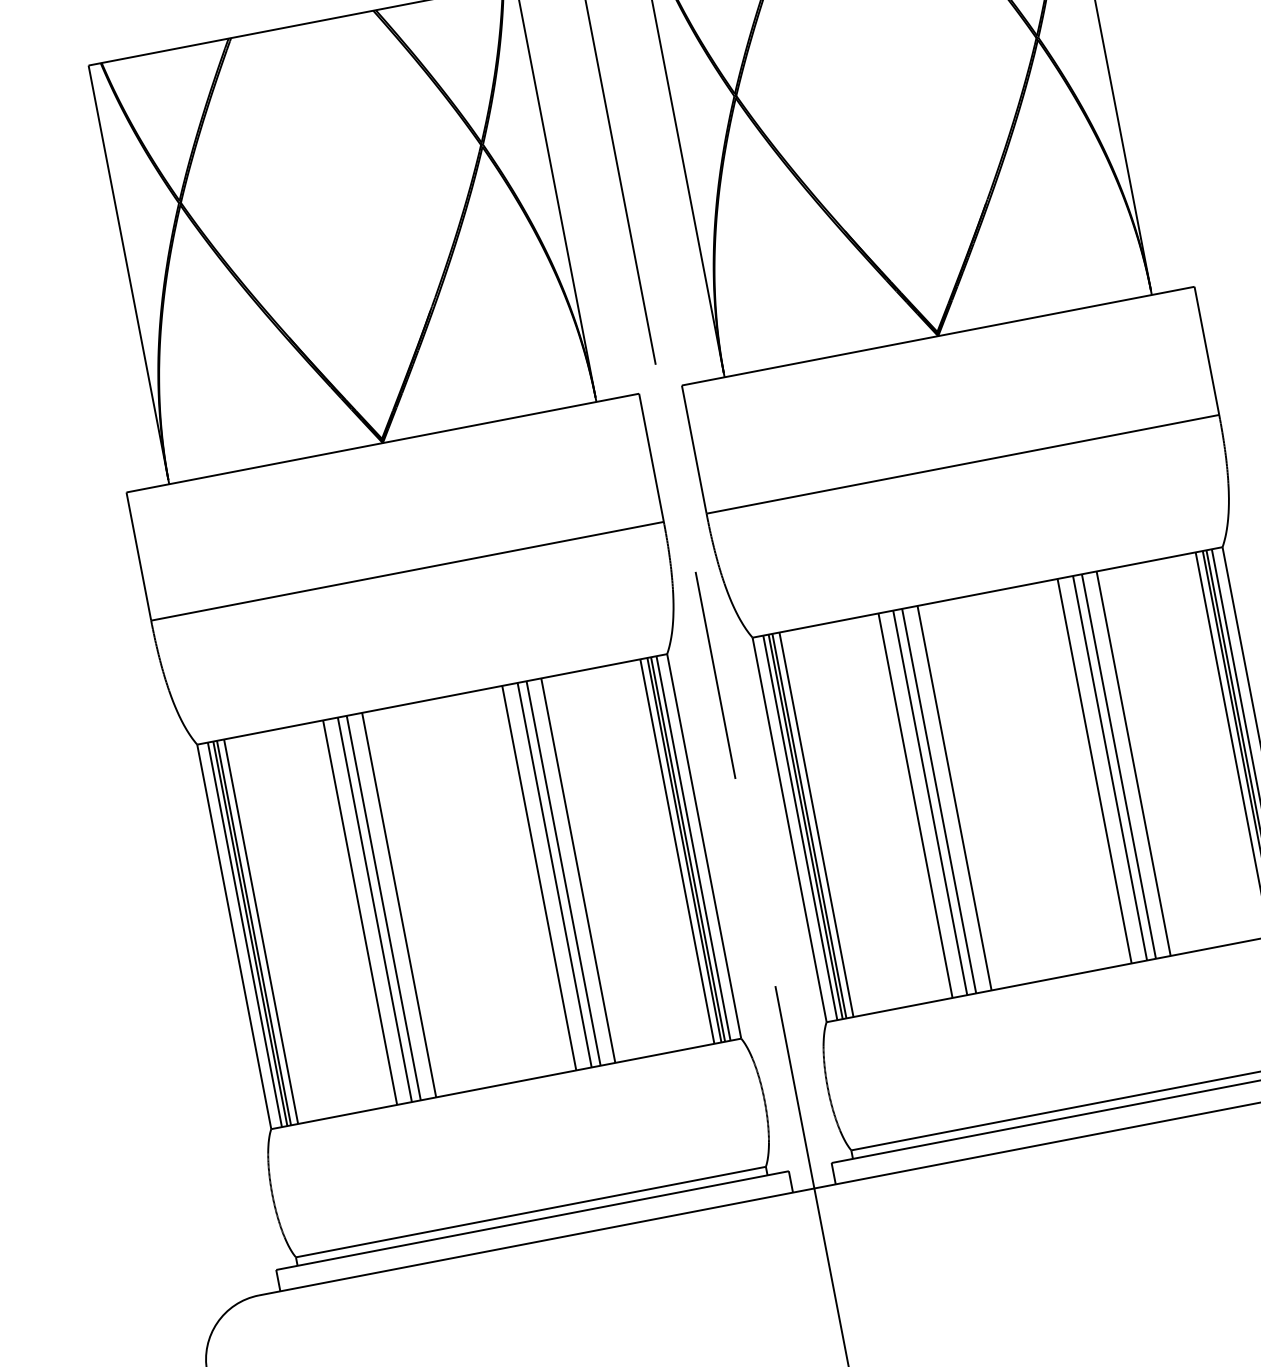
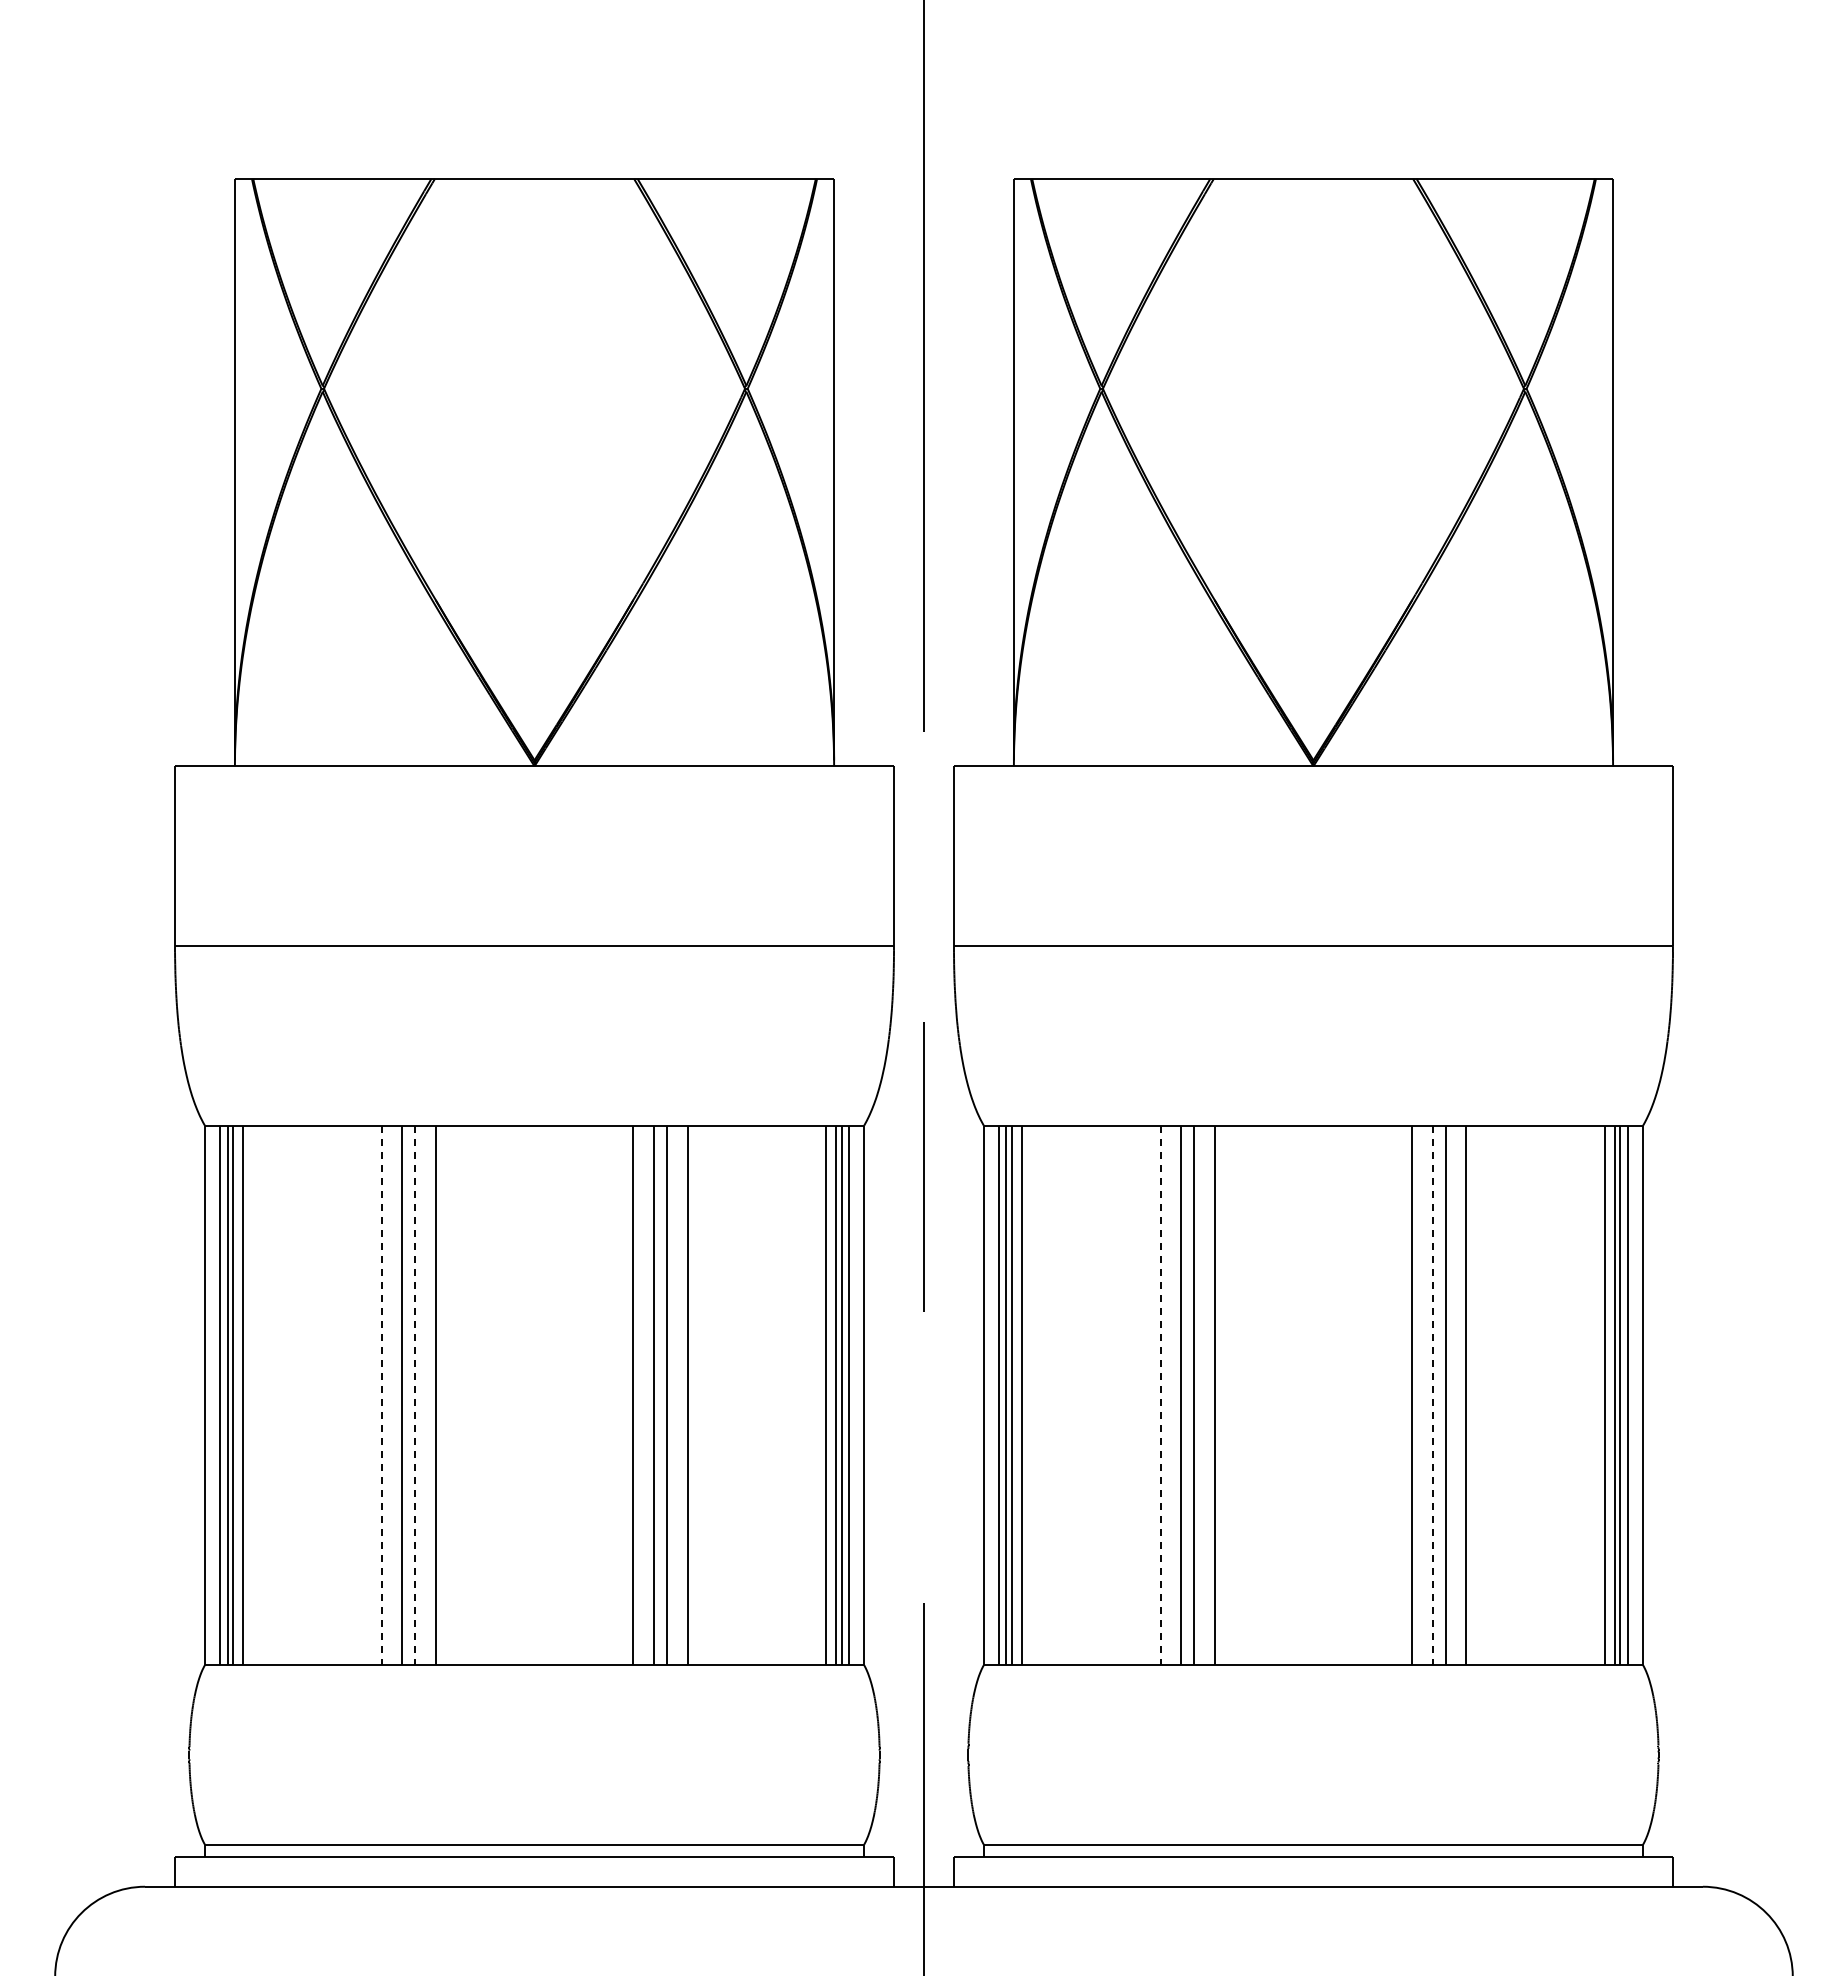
line: (1110, 768) -> (1433, 1395), solid -> dashed
line: (915, 805) -> (1160, 1395), solid -> dashed
line: (383, 908) -> (414, 1395), solid -> dashed
line: (360, 912) -> (381, 1395), solid -> dashed

